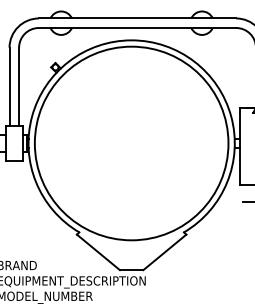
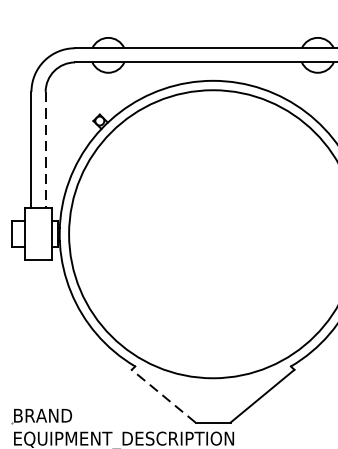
line: (19, 87) -> (46, 150), solid -> dashed
line: (98, 252) -> (163, 396), solid -> dashed

